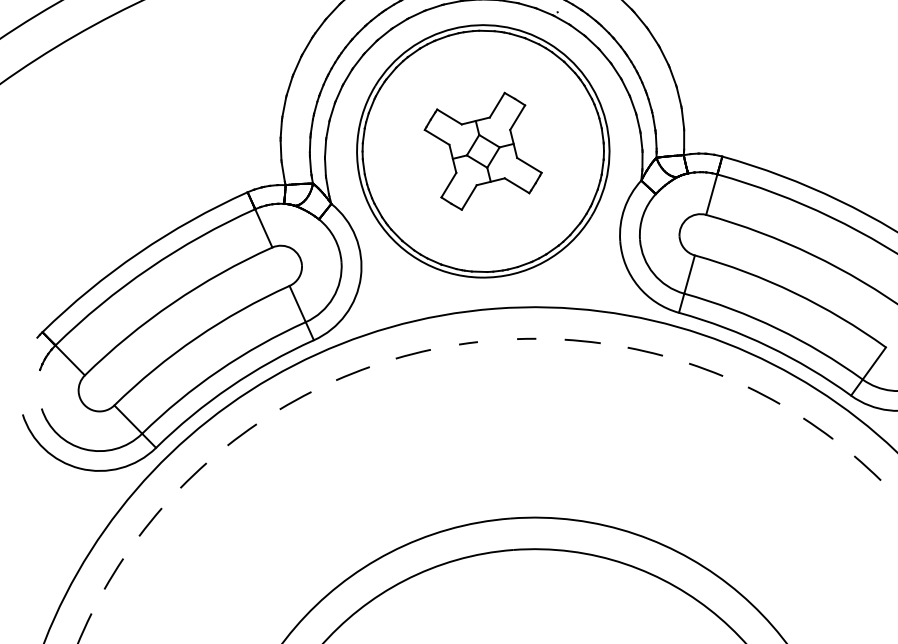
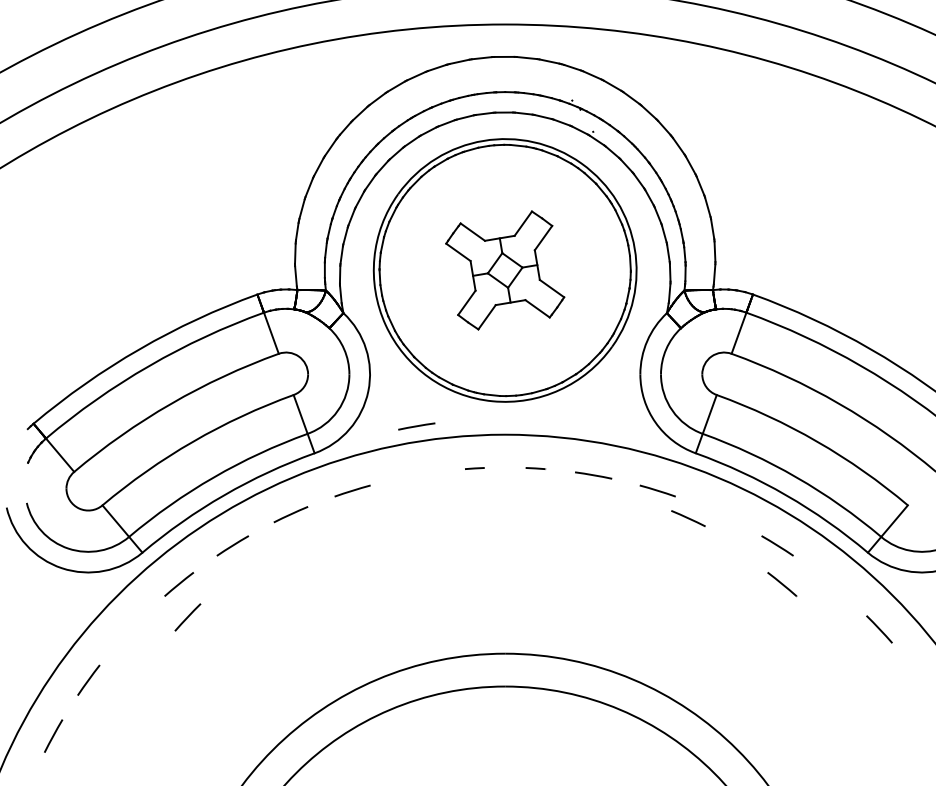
line: (413, 354) -> (416, 426), moved
line: (706, 369) -> (688, 518), moved
line: (818, 428) -> (782, 584), moved
line: (150, 522) -> (187, 617), moved

